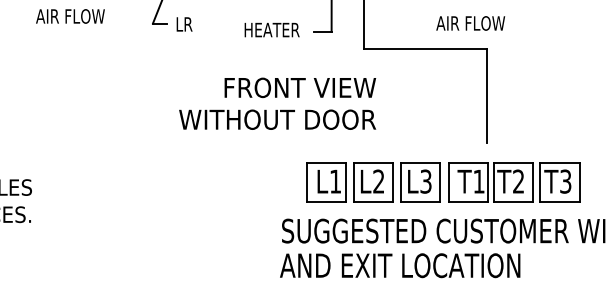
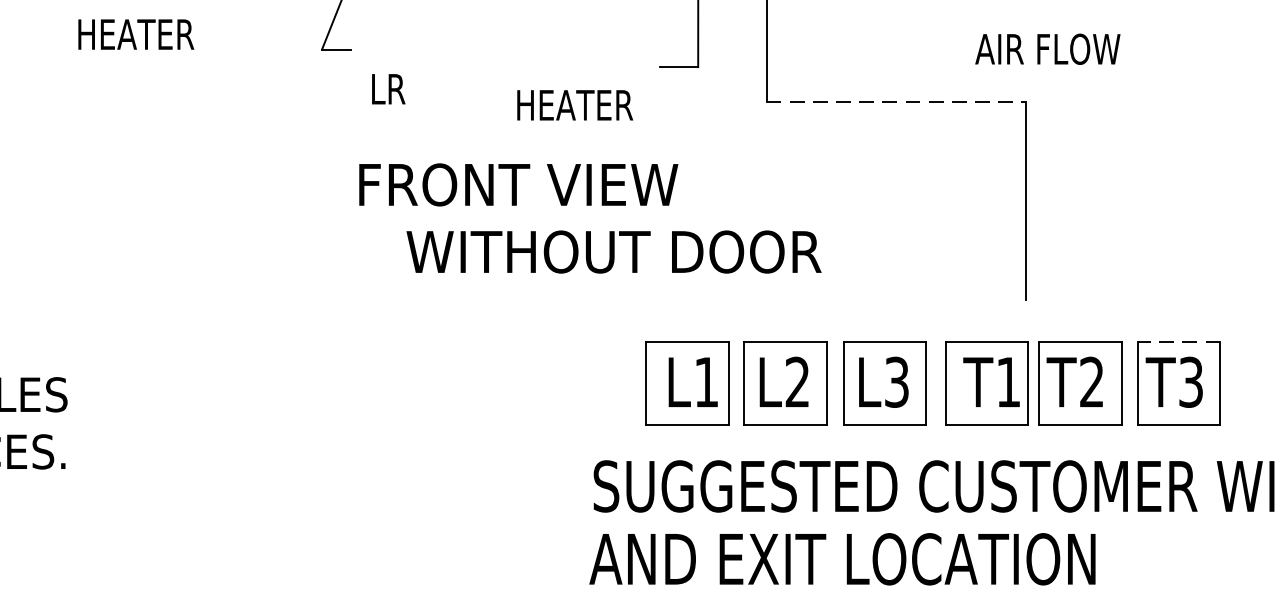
text: (70, 16) -> (148, 34), AIR FLOW -> HEATER
text: (470, 23) -> (1047, 49), moved
text: (184, 24) -> (388, 89), moved
text: (271, 29) -> (573, 104), moved
line: (425, 48) -> (895, 102), solid -> dashed
text: (300, 87) -> (519, 184), moved
text: (277, 119) -> (613, 251), moved
line: (560, 162) -> (1180, 341), solid -> dashed

